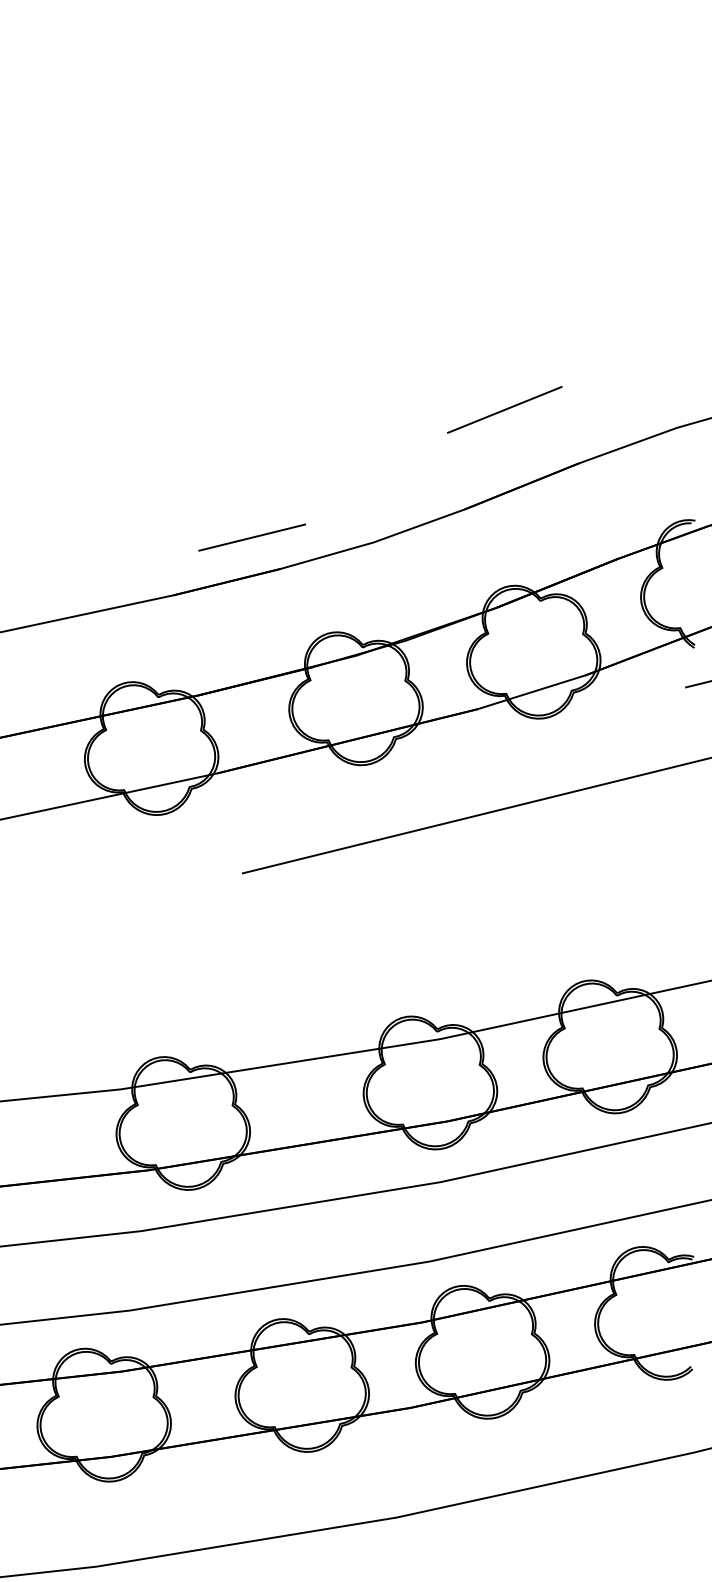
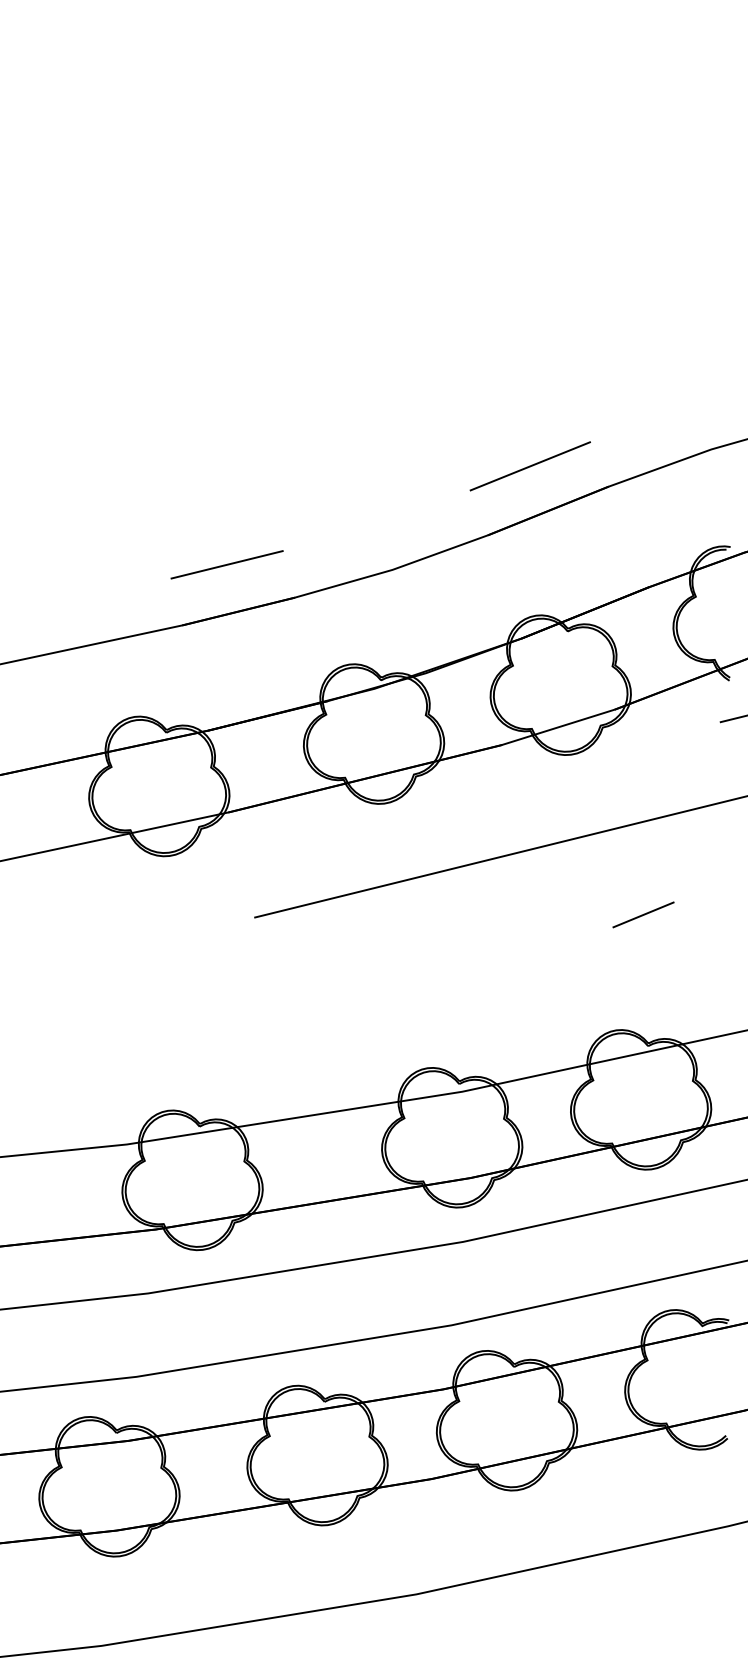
line: (504, 409) -> (530, 465), moved
line: (251, 537) -> (226, 564), moved
line: (612, 870) -> (643, 914), added

